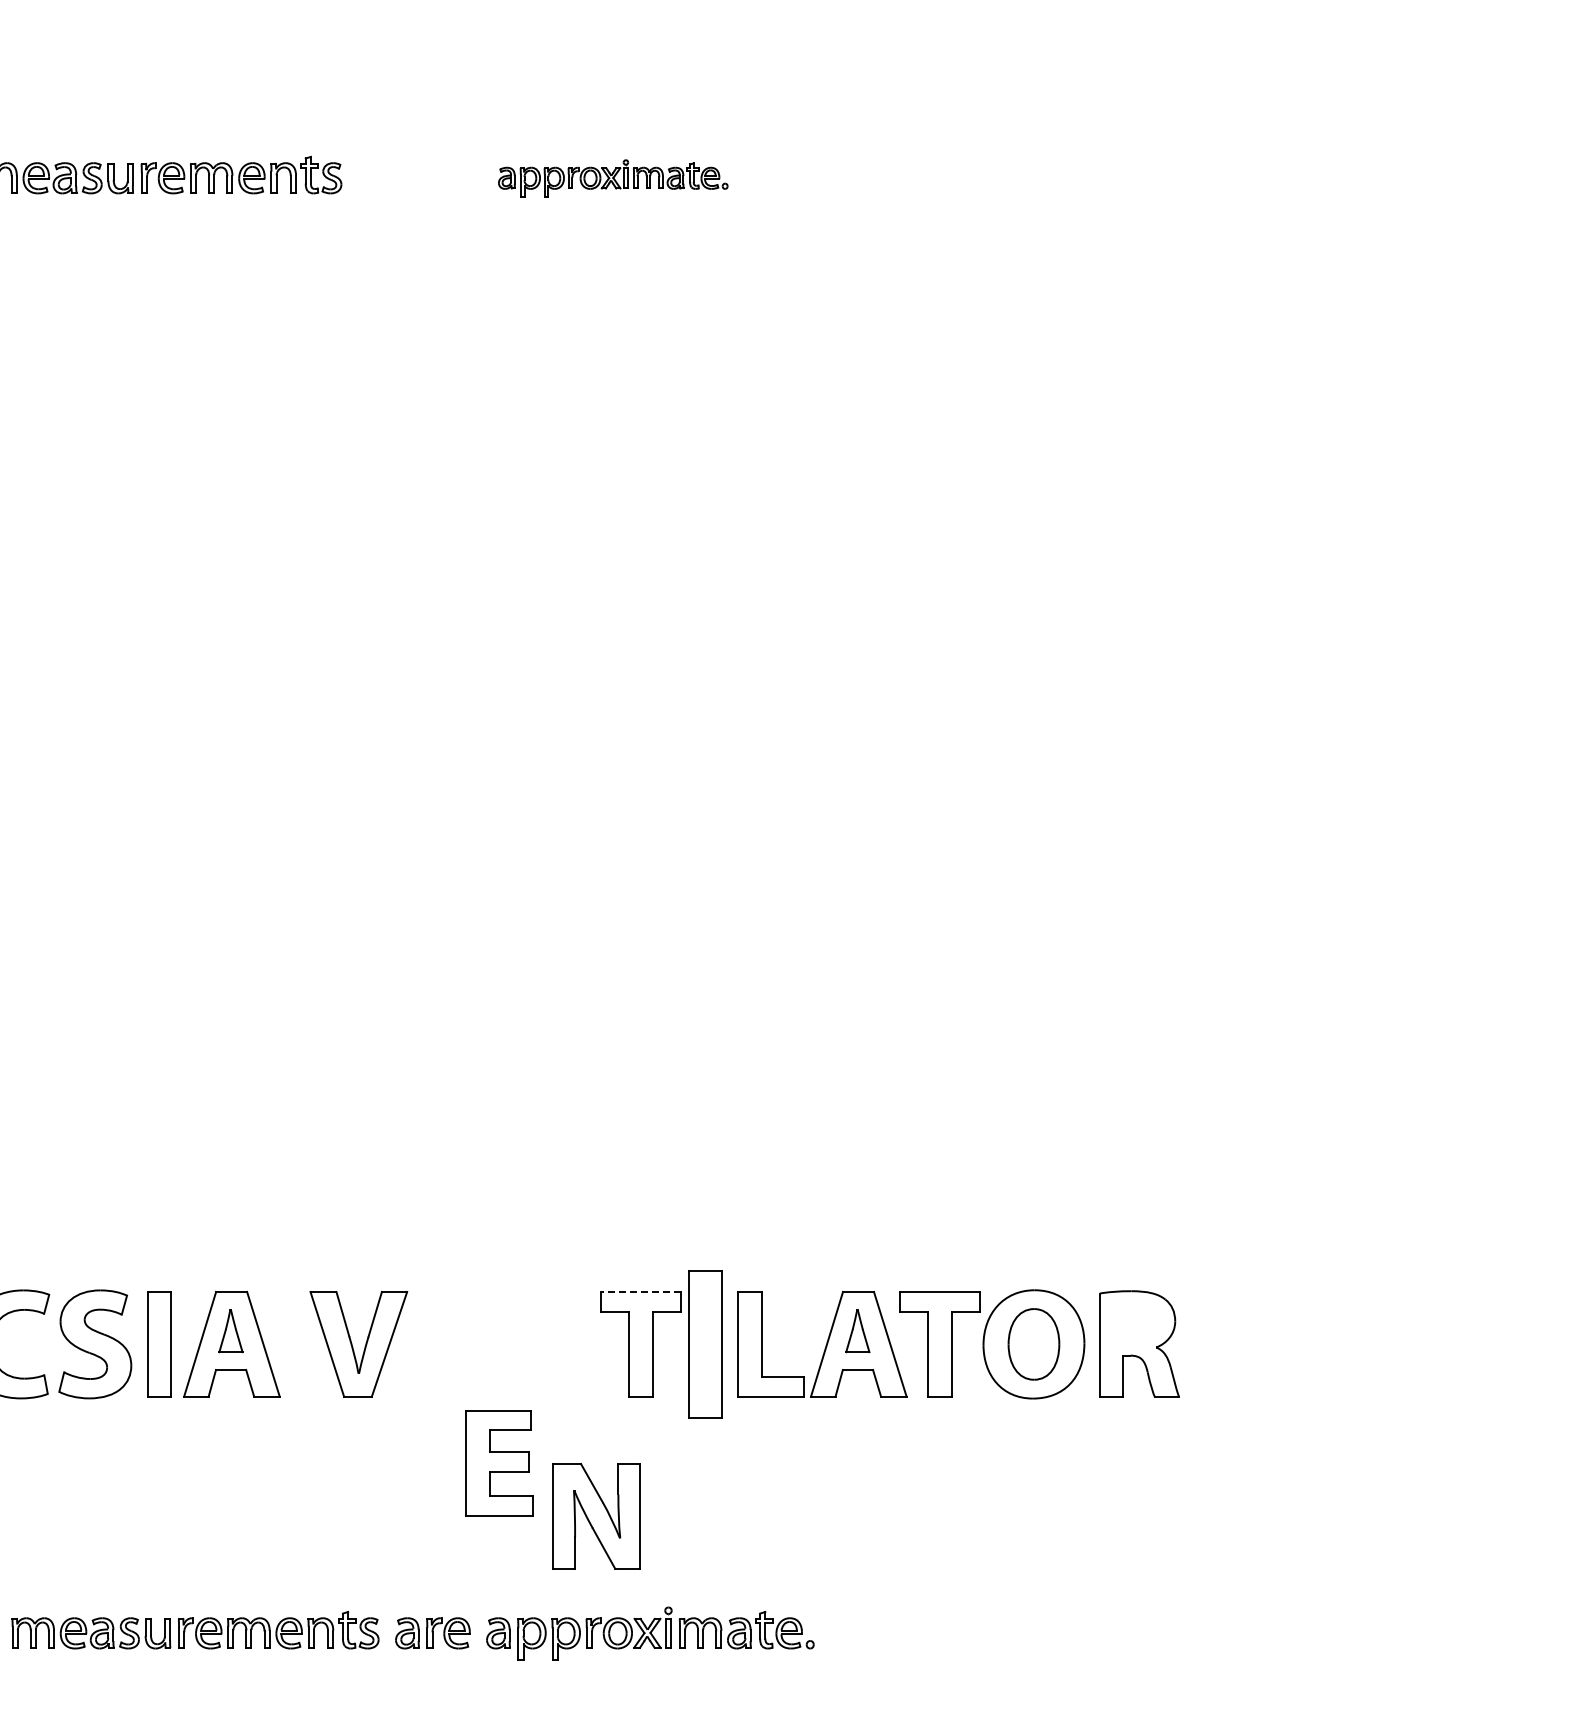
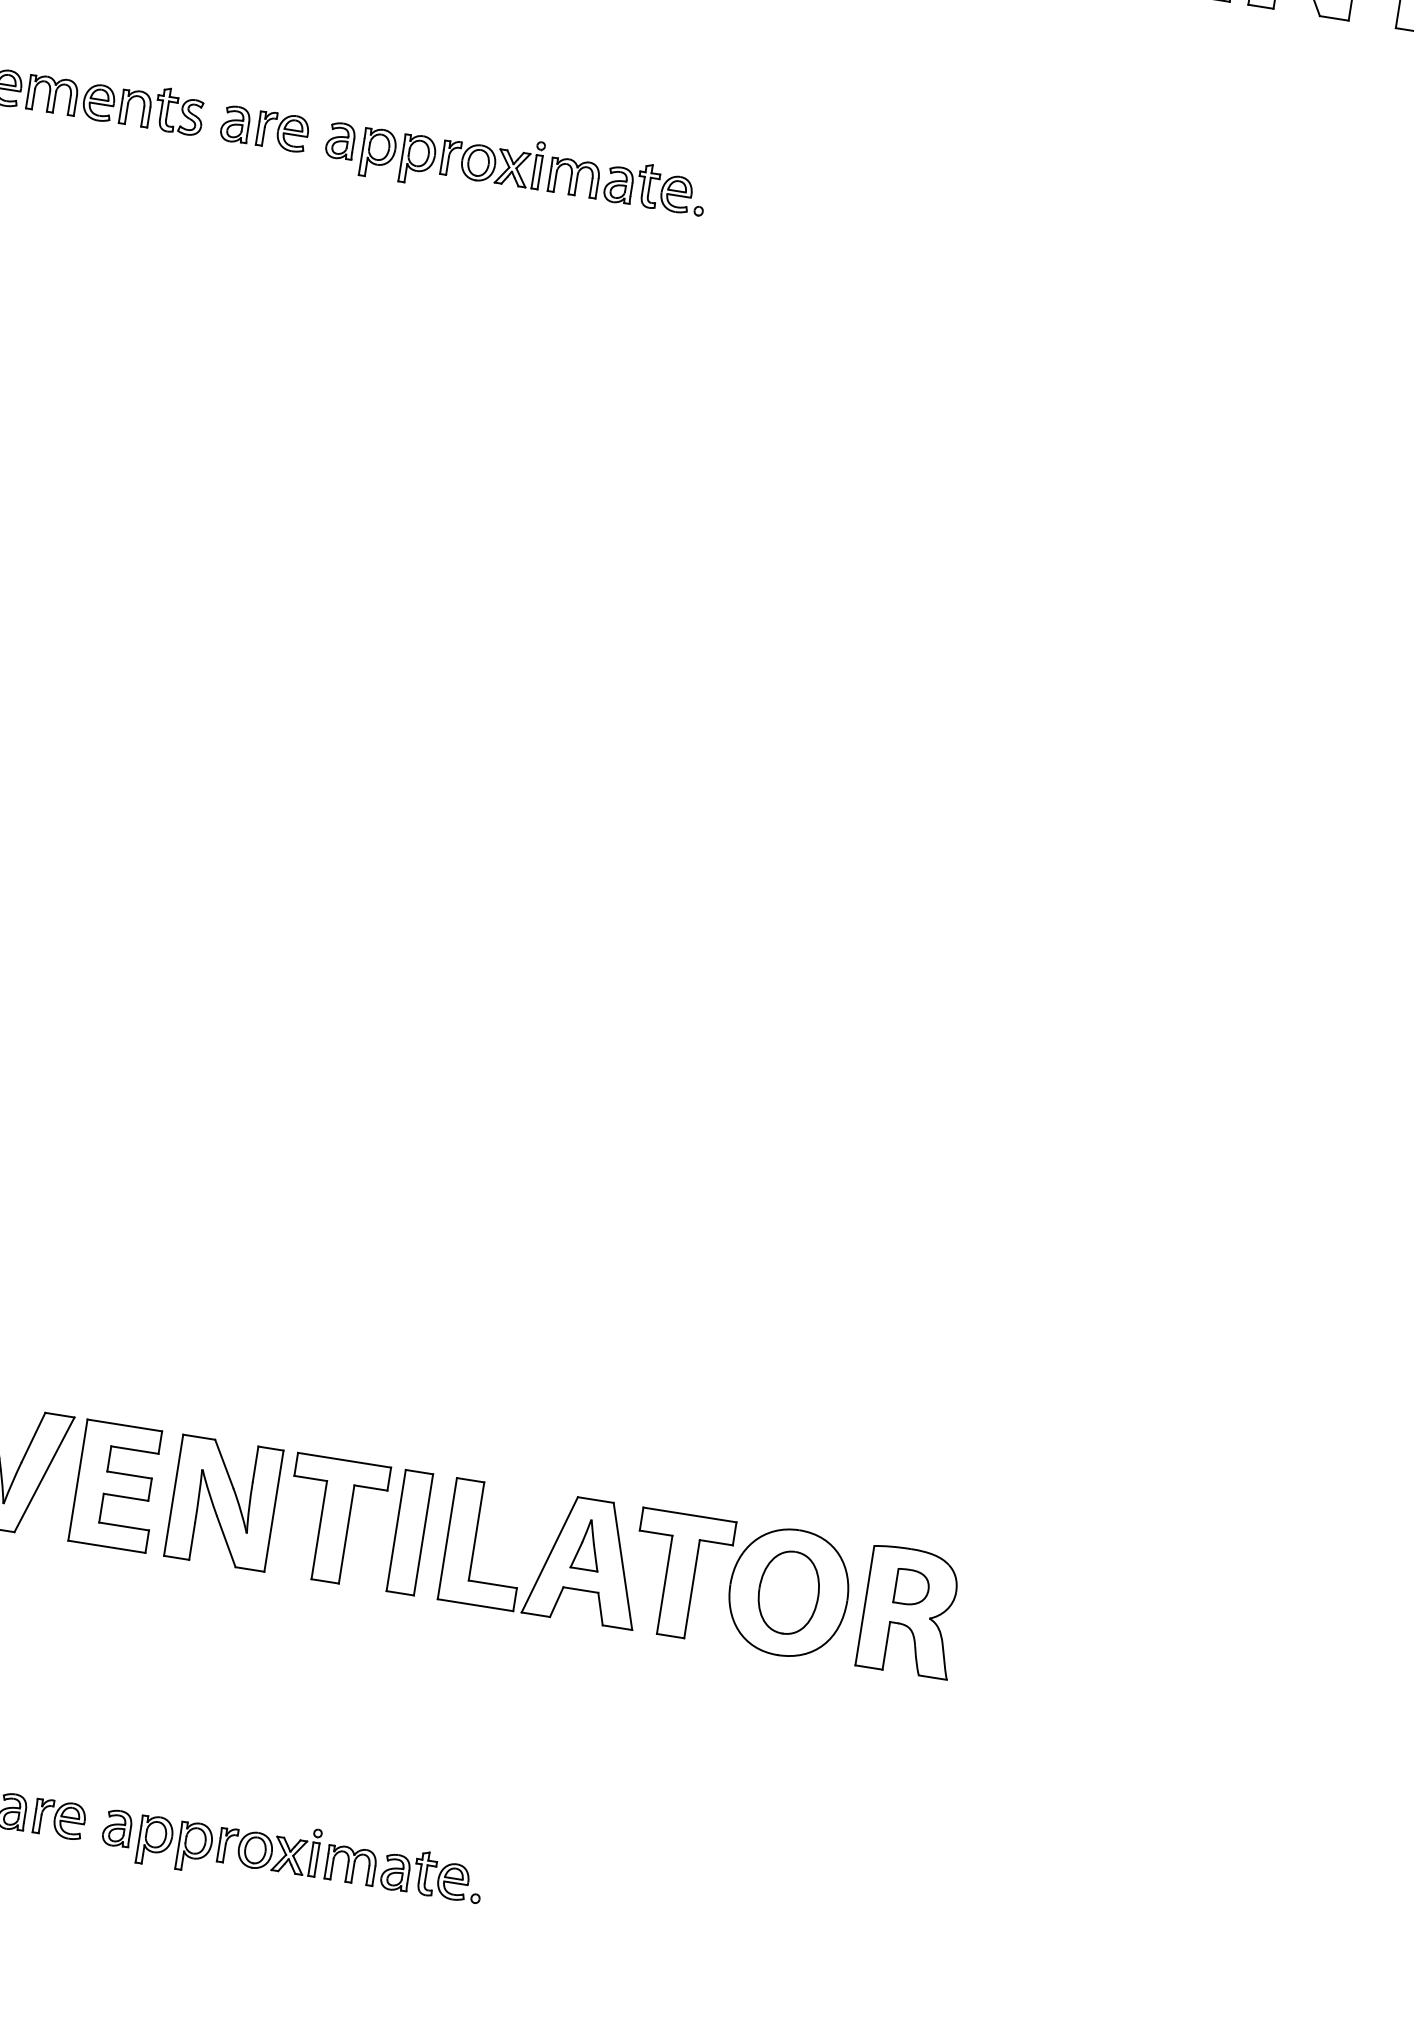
part: (395, 178) -> (264, 129), added
part: (613, 178) -> (516, 169), size x1.43
line: (640, 1291) -> (344, 1459), dashed -> solid
part: (1137, 1323) -> (912, 1587), added
part: (705, 1344) -> (409, 1532), size x0.71
part: (499, 1463) -> (116, 1486), moved
part: (596, 1515) -> (223, 1502), moved

